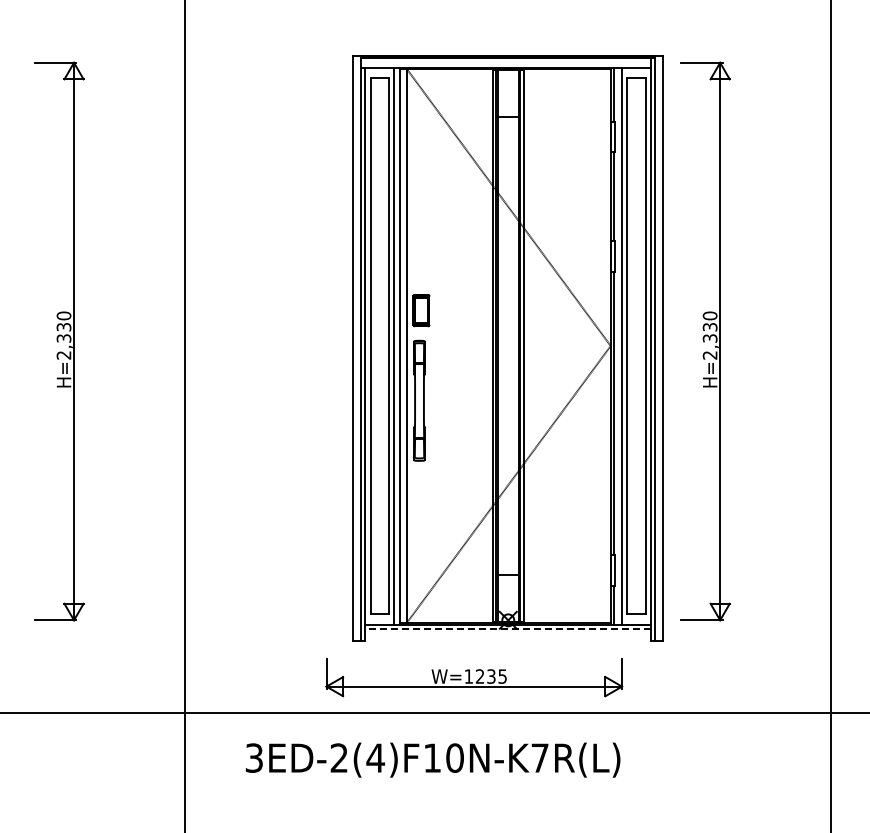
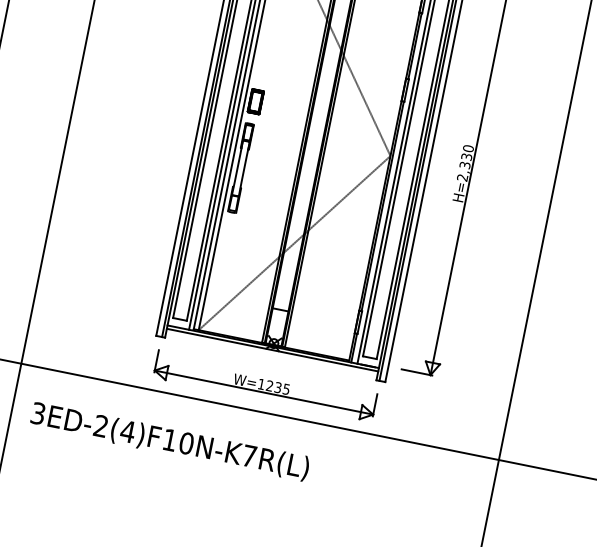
line: (508, 629) -> (272, 350), dashed -> solid
part: (474, 677) -> (265, 385), moved
text: (432, 759) -> (169, 441), moved

